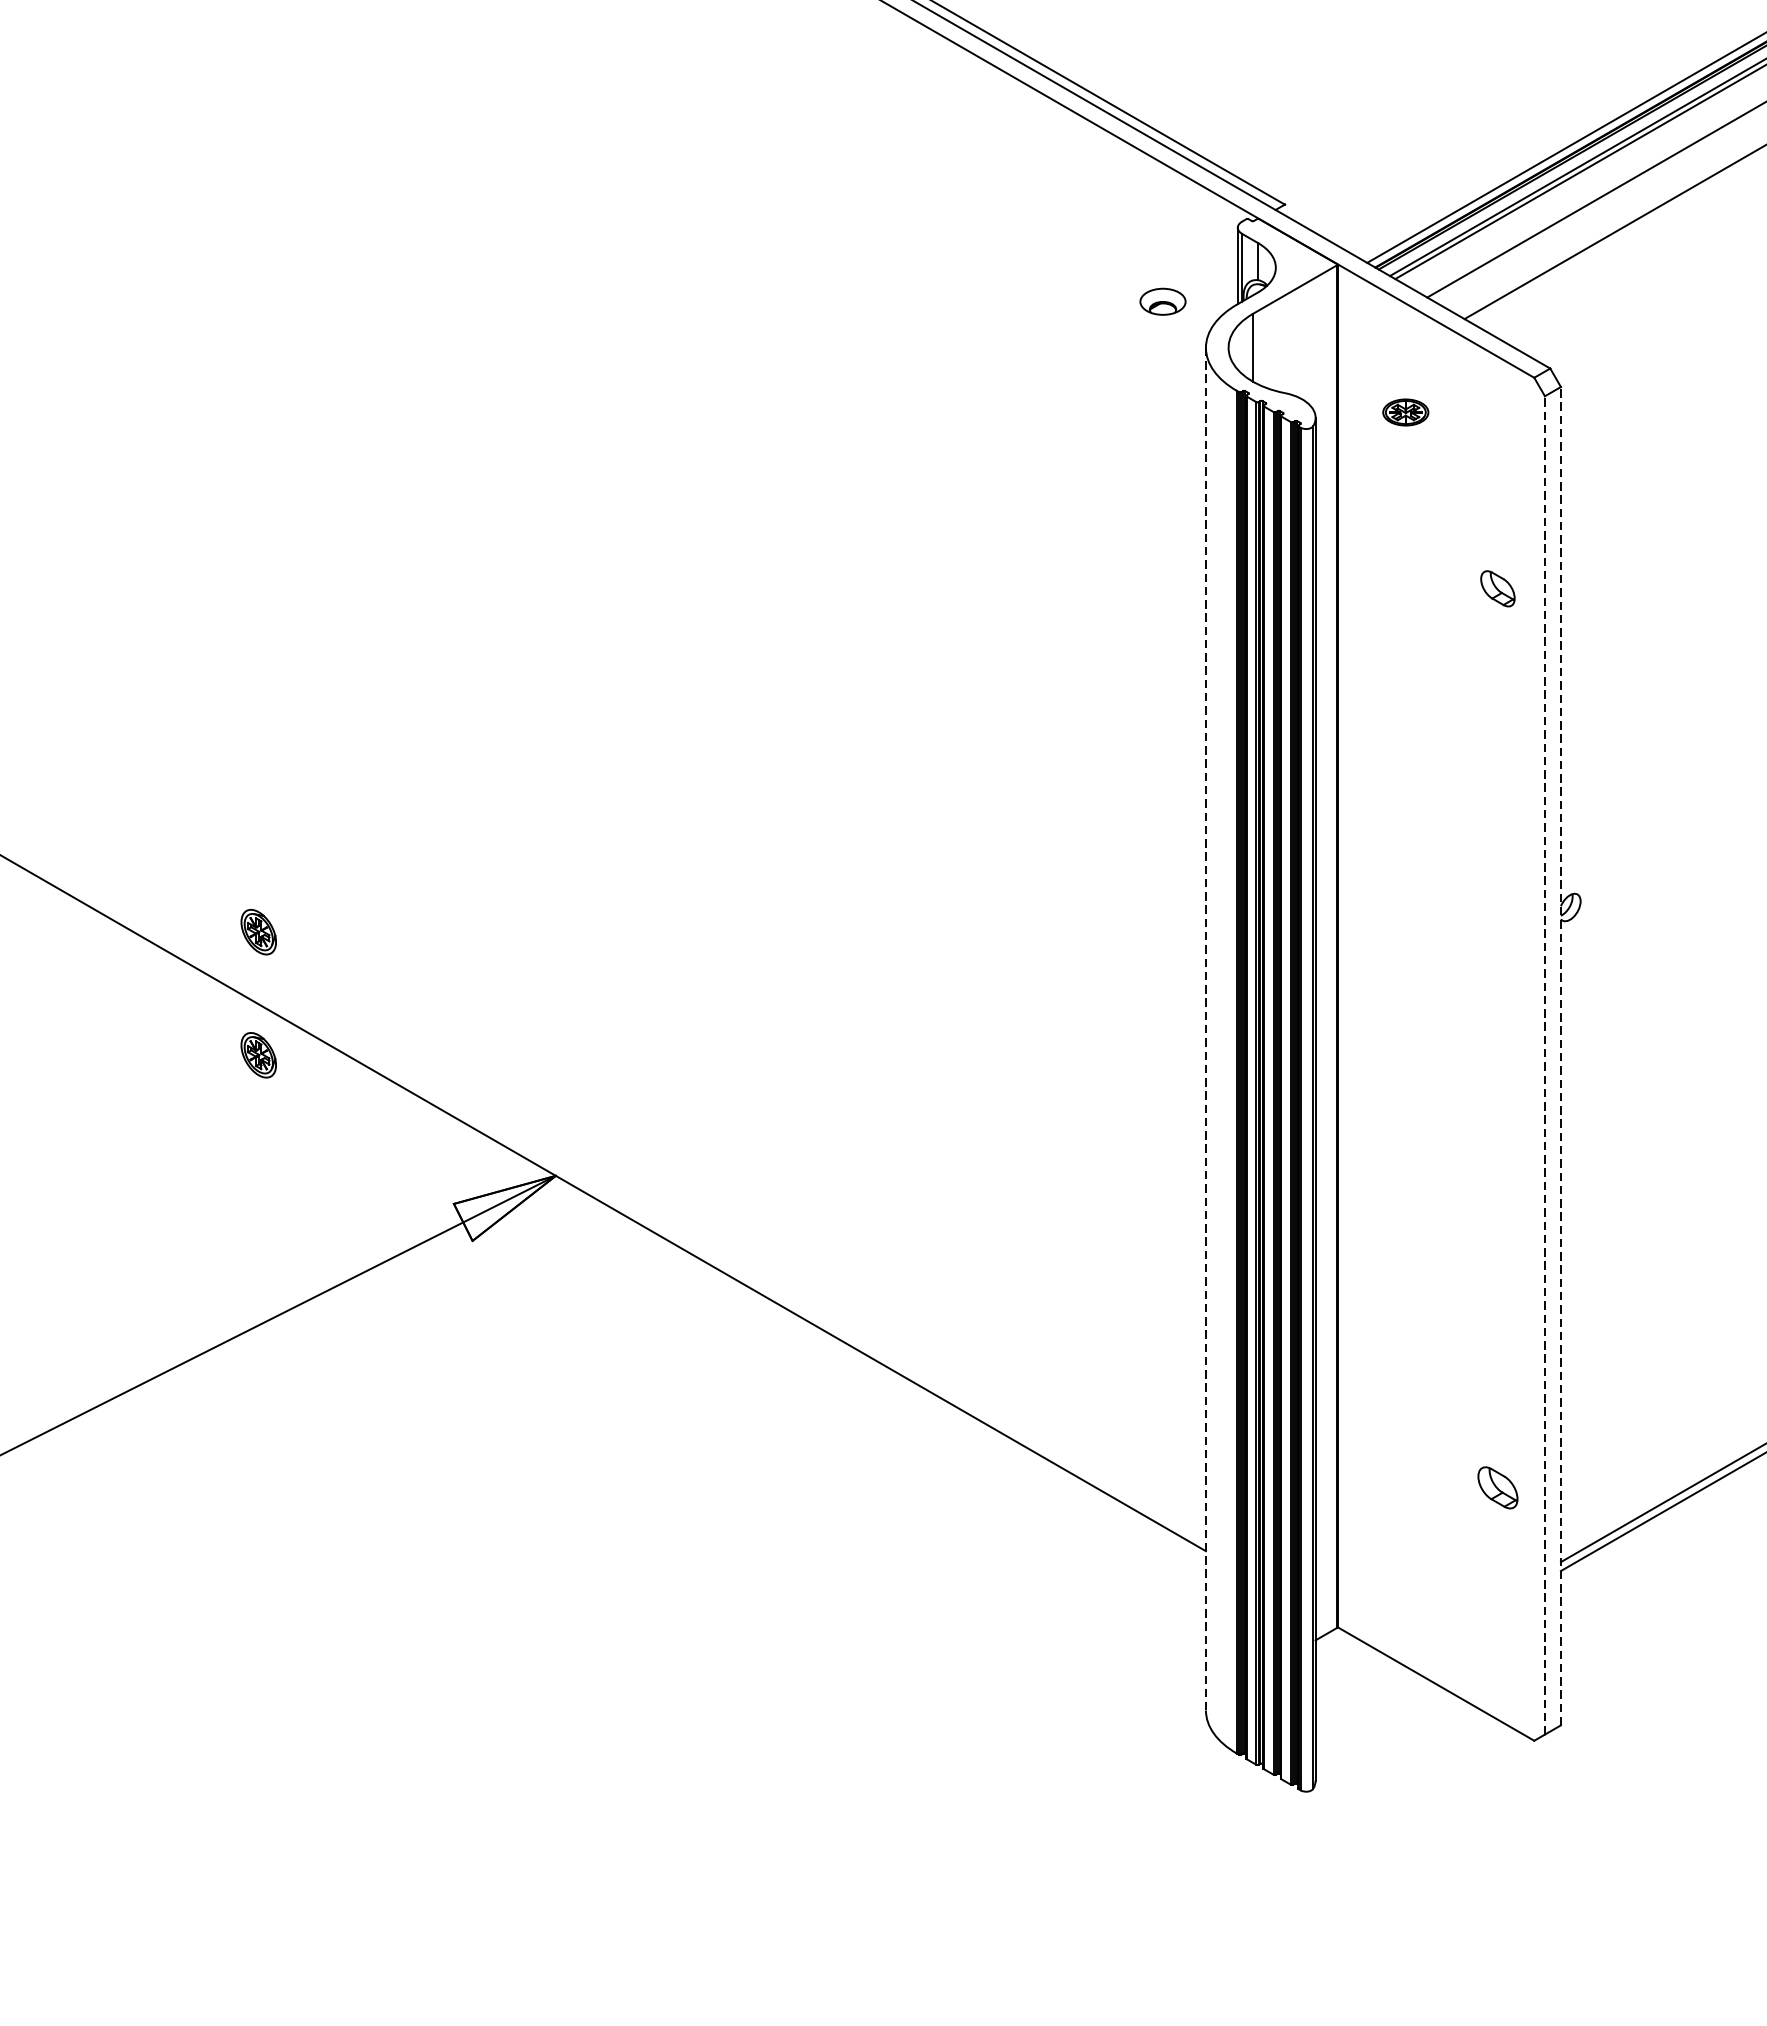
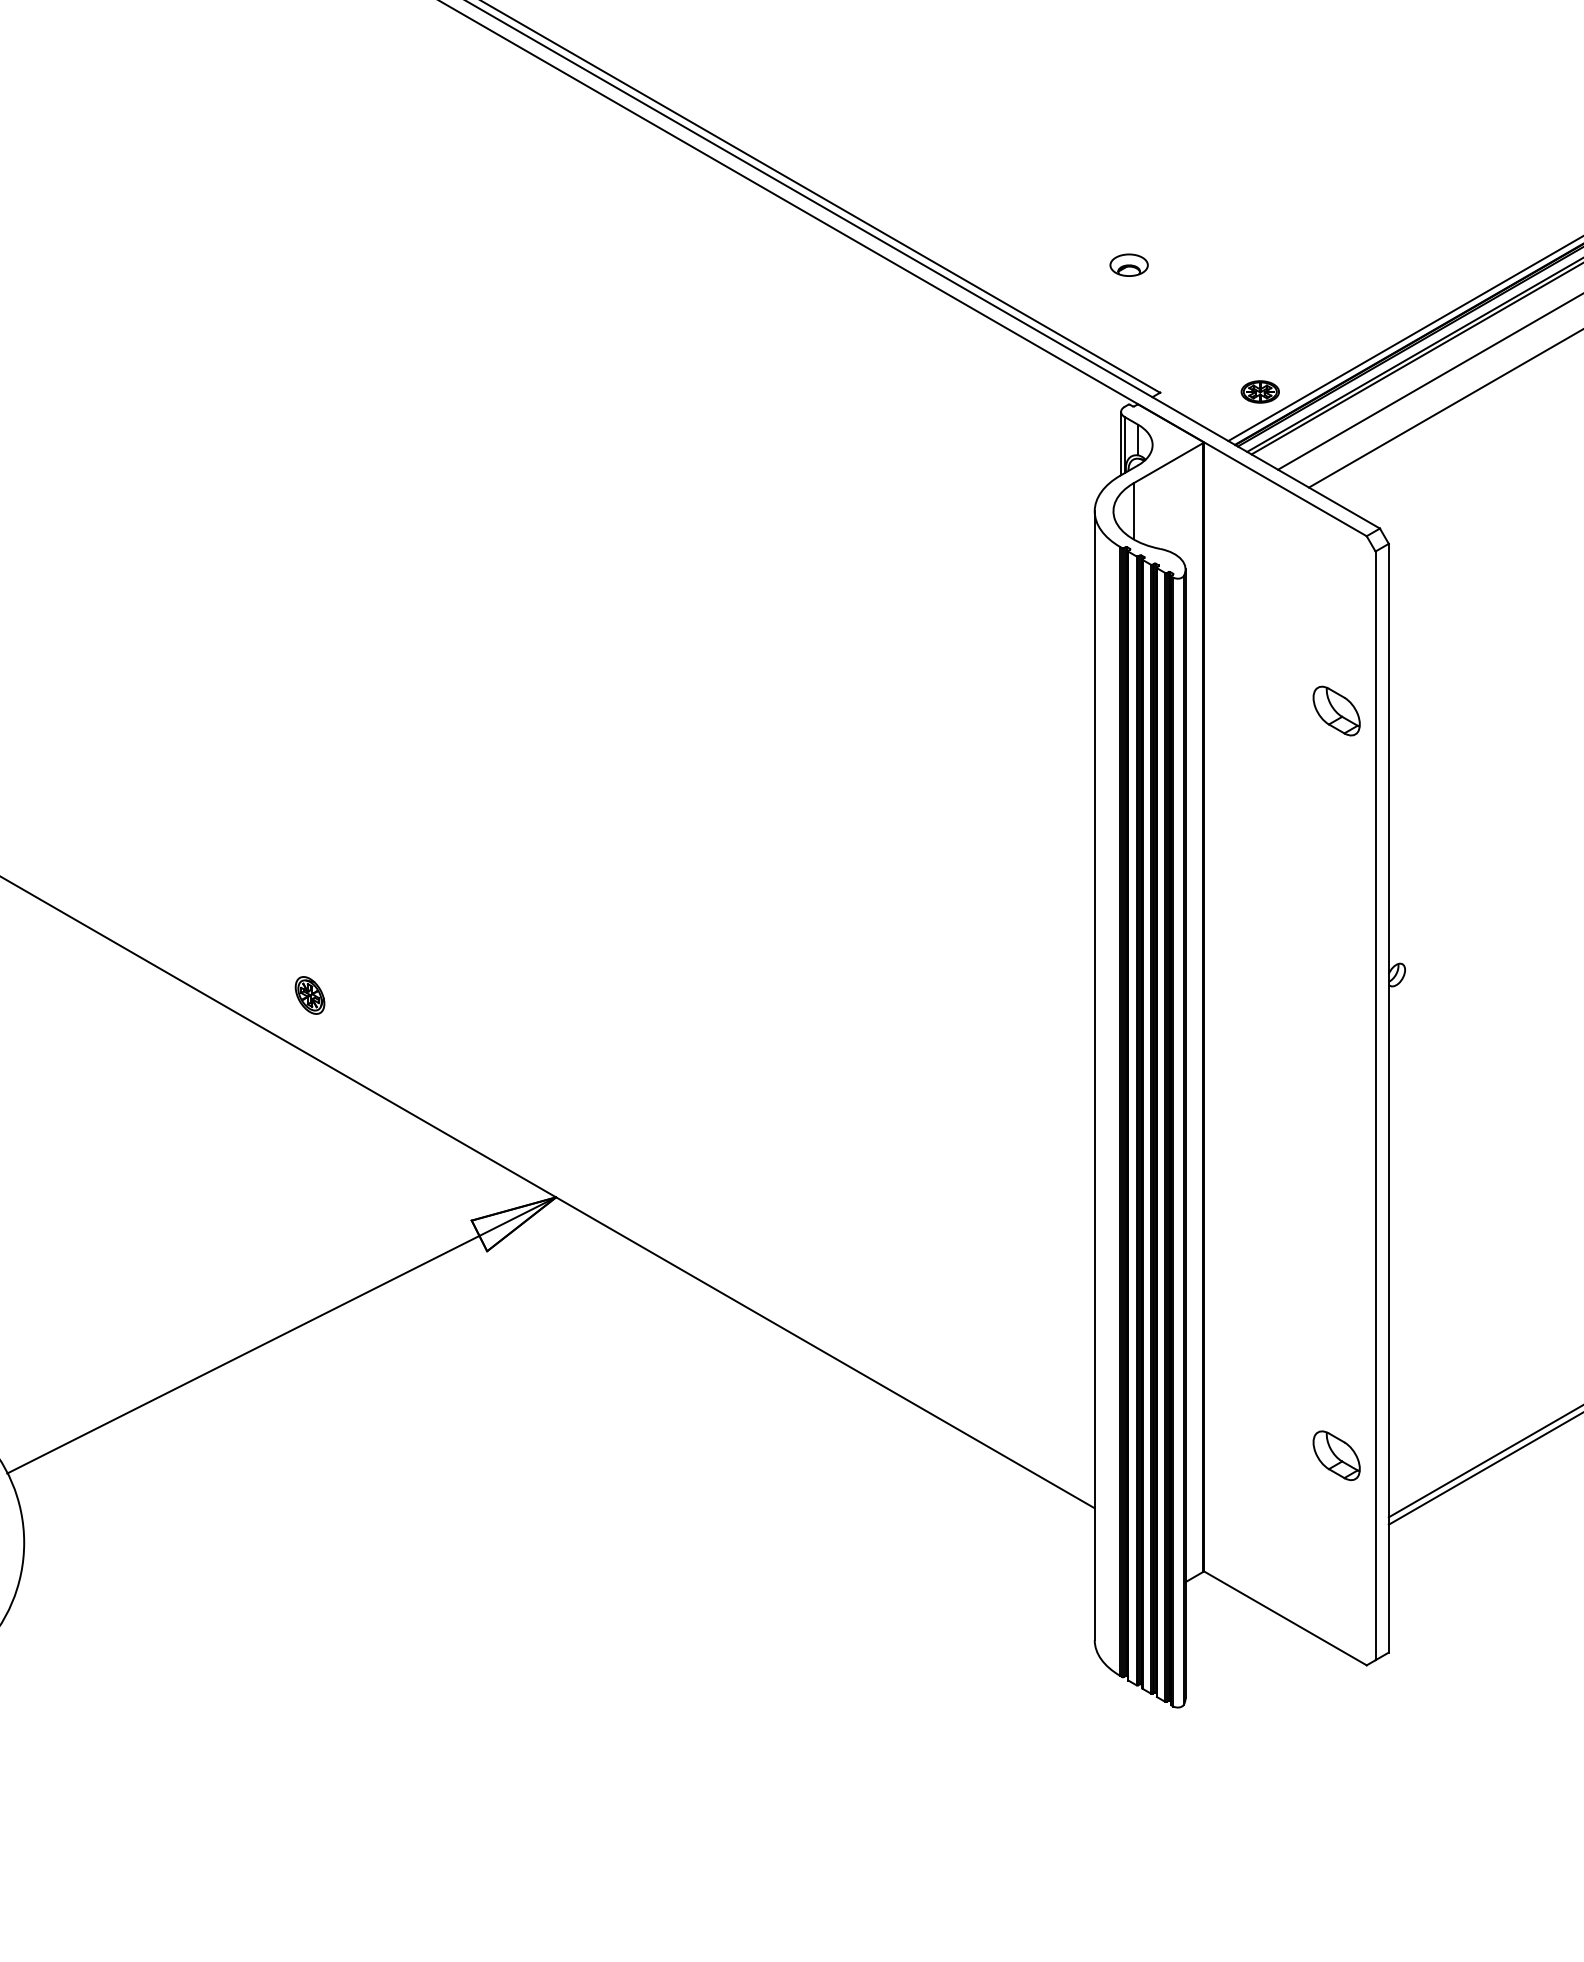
part: (1162, 300) -> (1128, 264), moved
part: (1404, 411) -> (1259, 391), moved
part: (1497, 588) -> (1336, 710), size x1.67
line: (1205, 1029) -> (1094, 1076), dashed -> solid
part: (258, 1055) -> (309, 1097), removed
line: (1560, 1055) -> (1388, 1097), dashed -> solid
line: (1544, 1064) -> (1375, 1105), dashed -> solid
part: (1497, 1487) -> (1336, 1455), size x1.43

